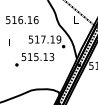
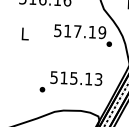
text: (34, 59) -> (70, 82), moved

